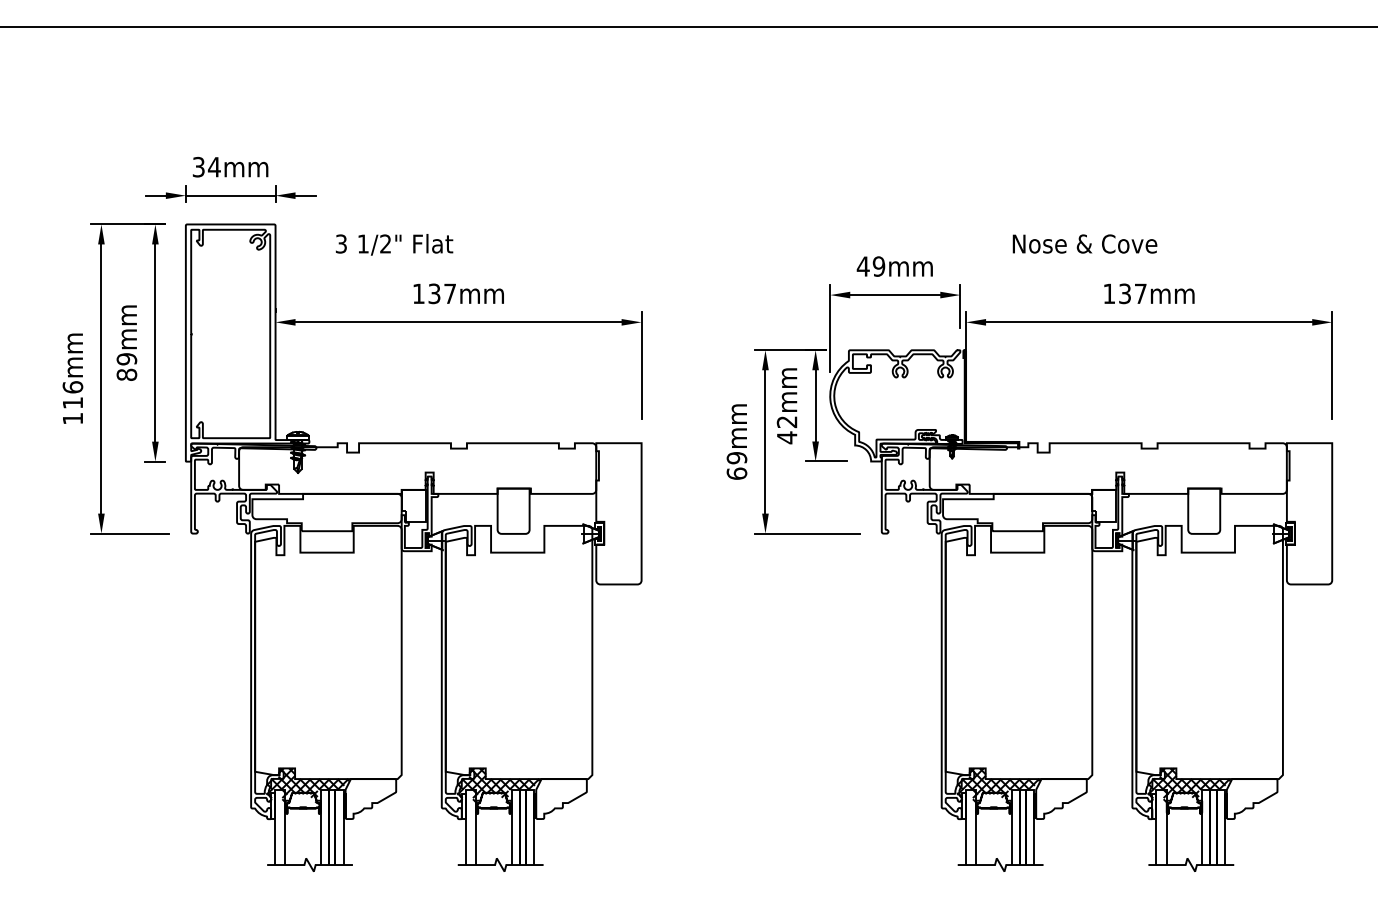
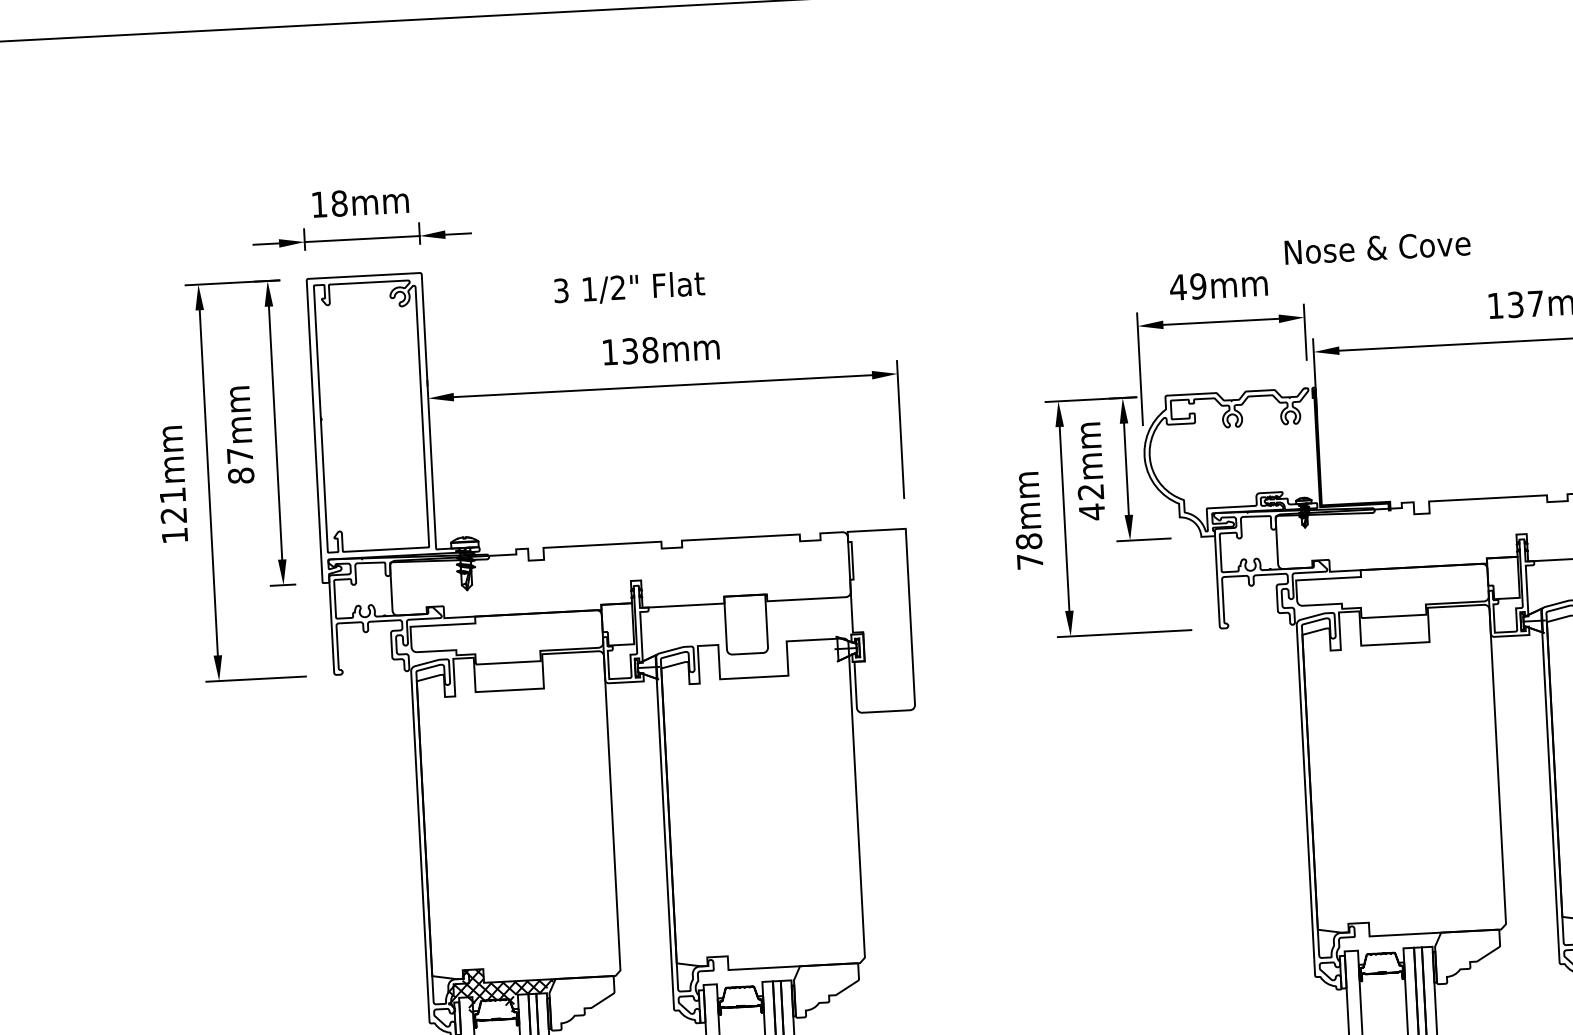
text: (206, 166) -> (329, 203), 34mm -> 18mm
text: (1084, 243) -> (1376, 247), moved
text: (394, 244) -> (629, 287), moved
text: (450, 293) -> (650, 349), 137mm -> 138mm
text: (126, 359) -> (239, 456), 89mm -> 87mm
text: (72, 395) -> (172, 505), 116mm -> 121mm
text: (736, 465) -> (1028, 551), 69mm -> 78mm
hatch: (498, 785) -> (745, 977), removed
hatch: (998, 785) -> (1386, 943), removed

